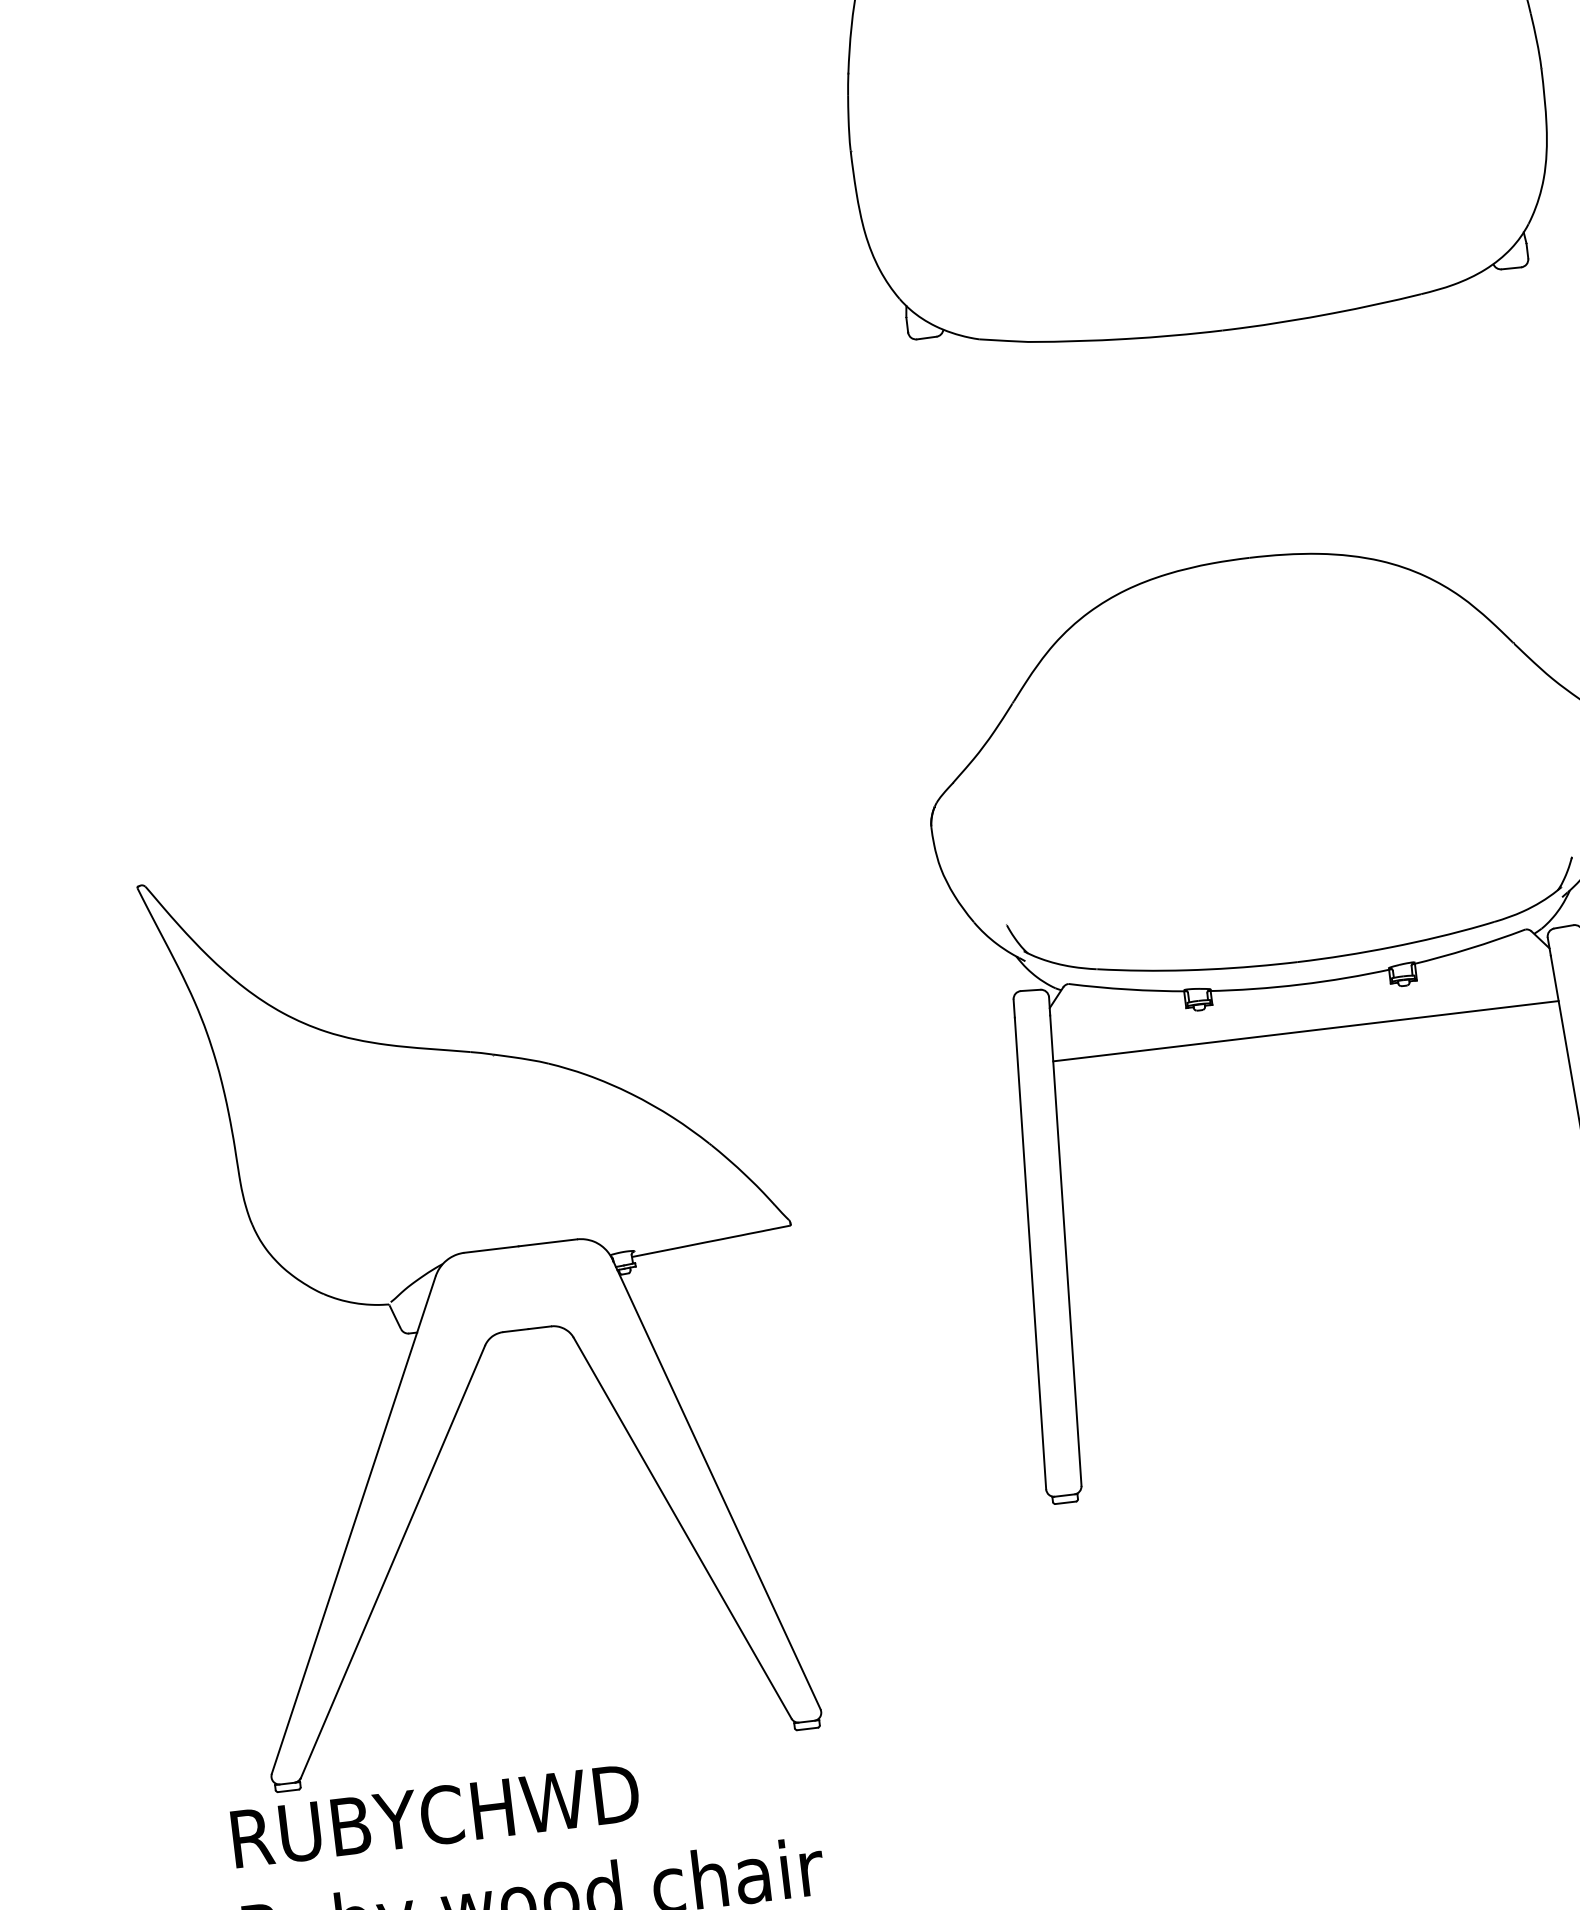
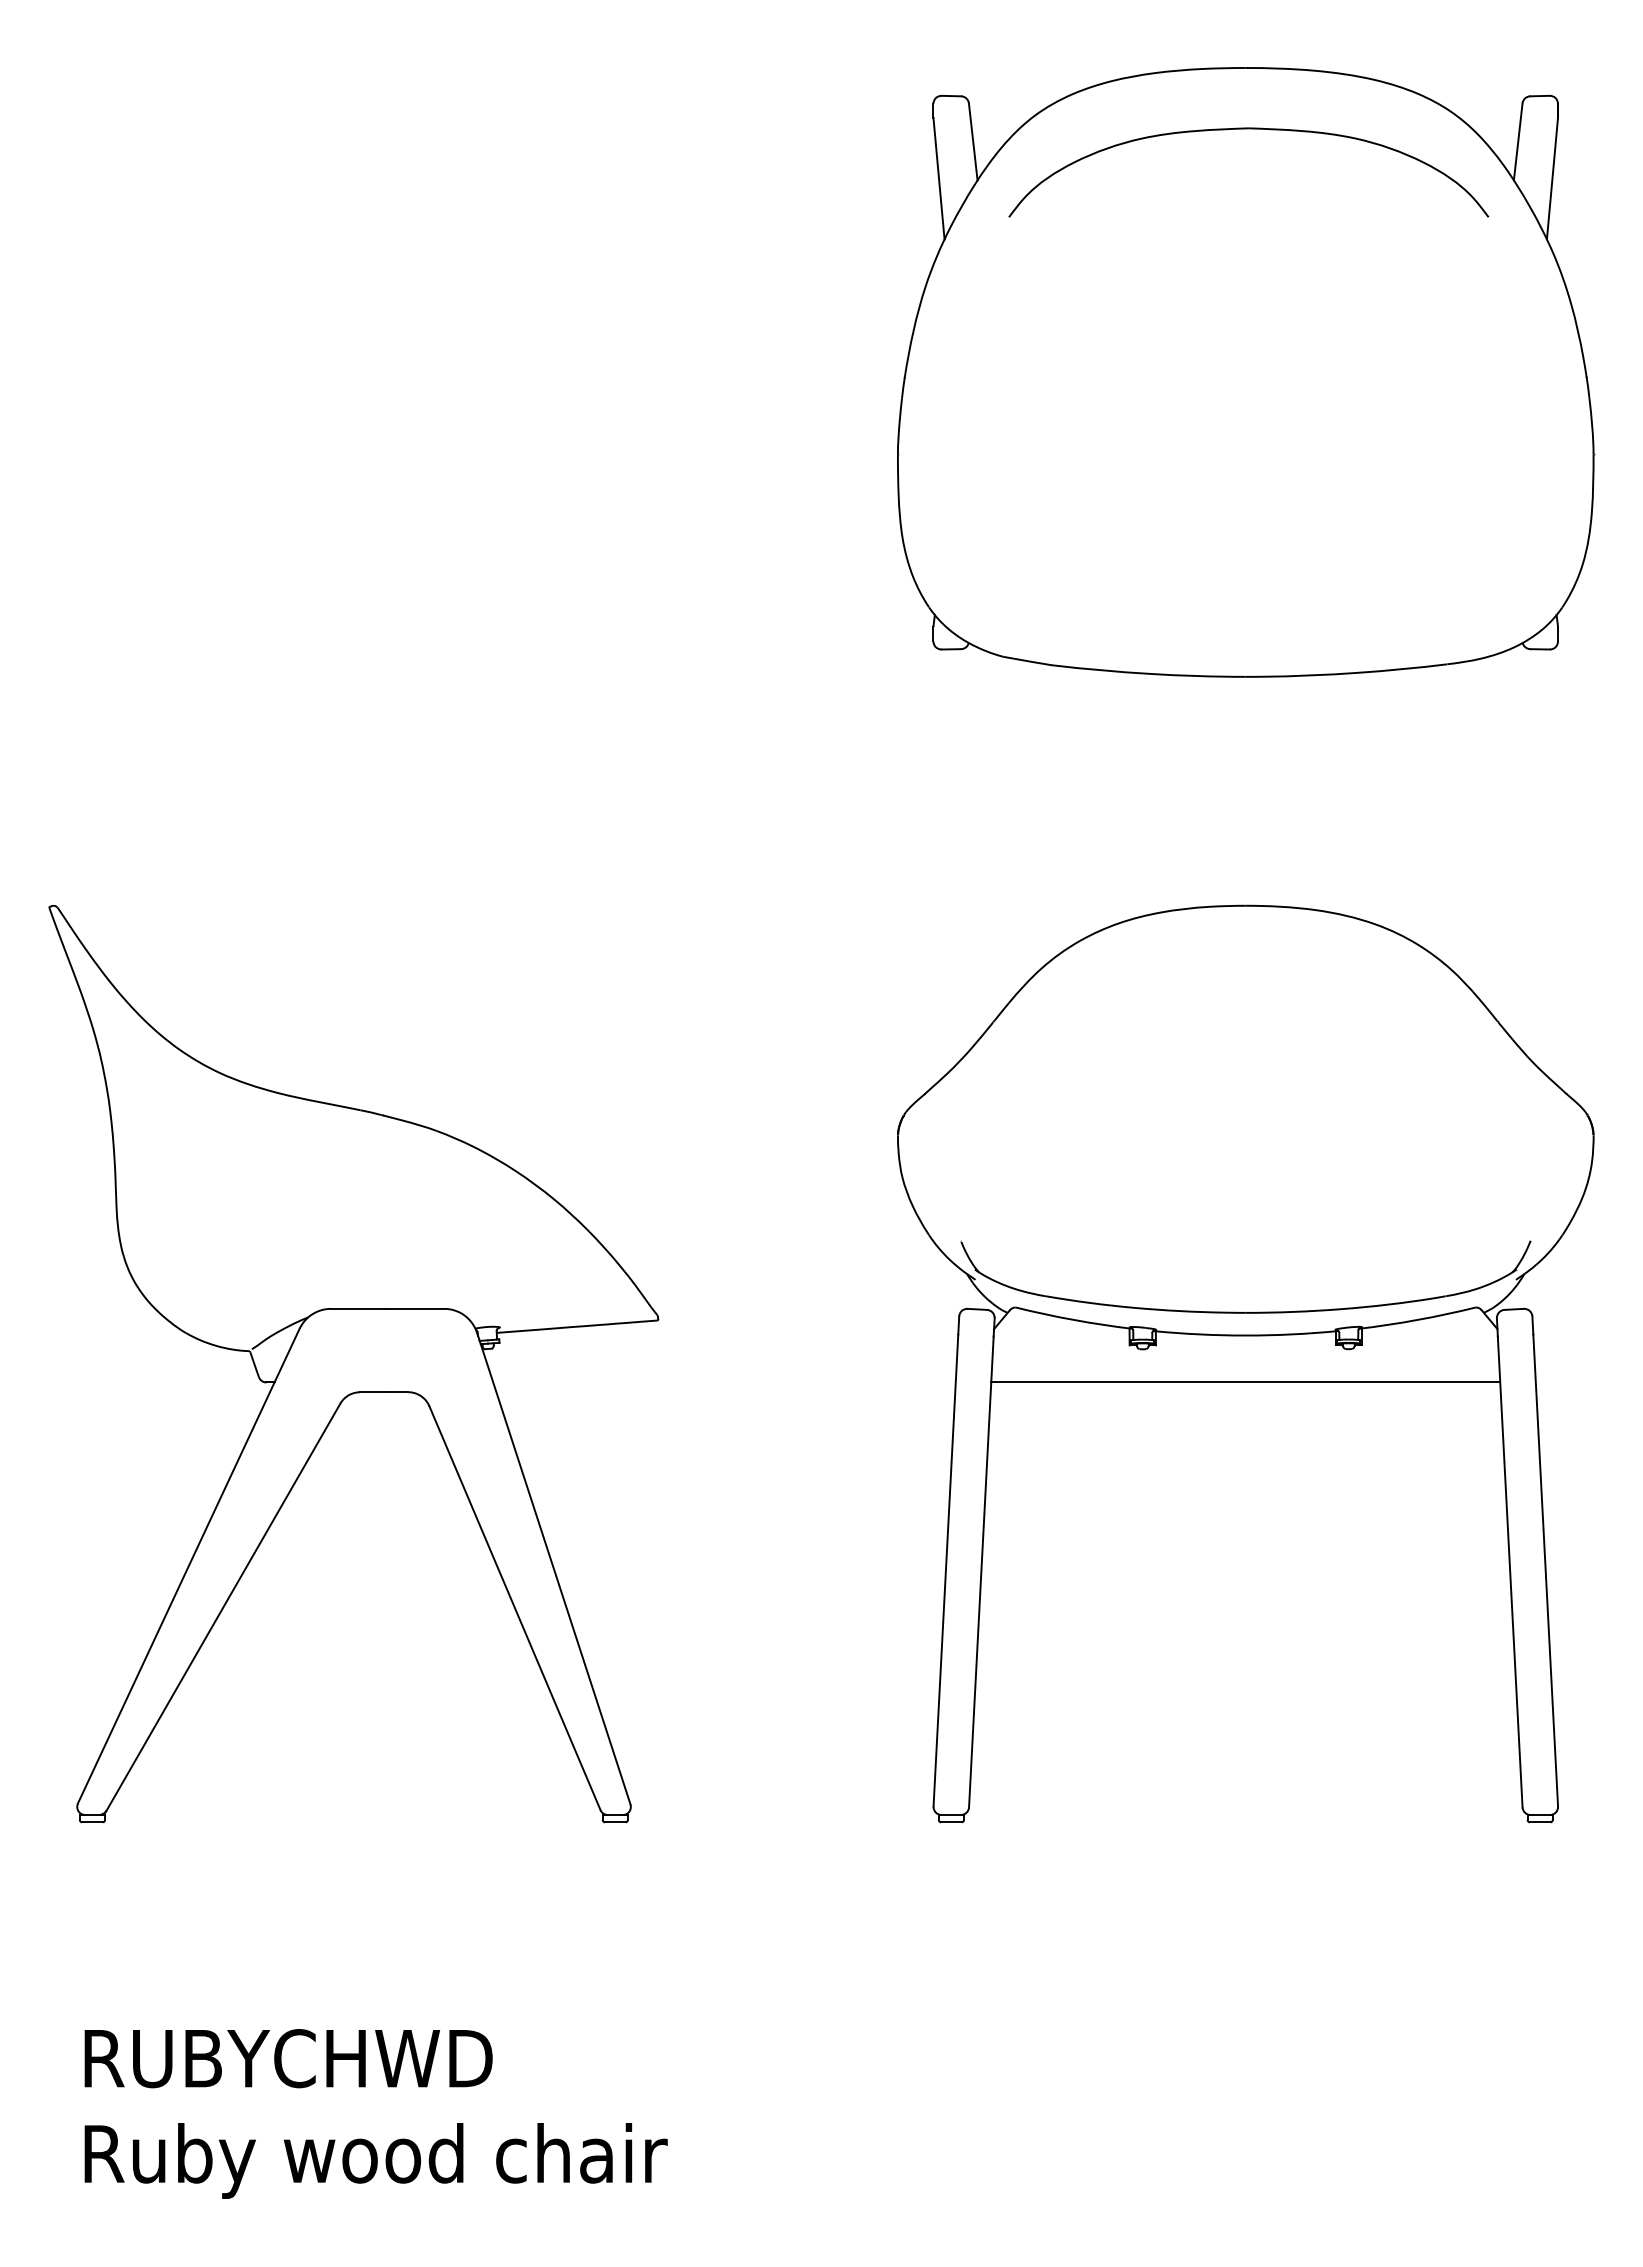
part: (493, 1304) -> (353, 1363), moved

